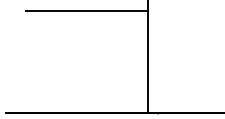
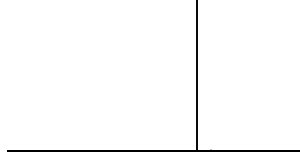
line: (87, 11) -> (116, 14), removed

